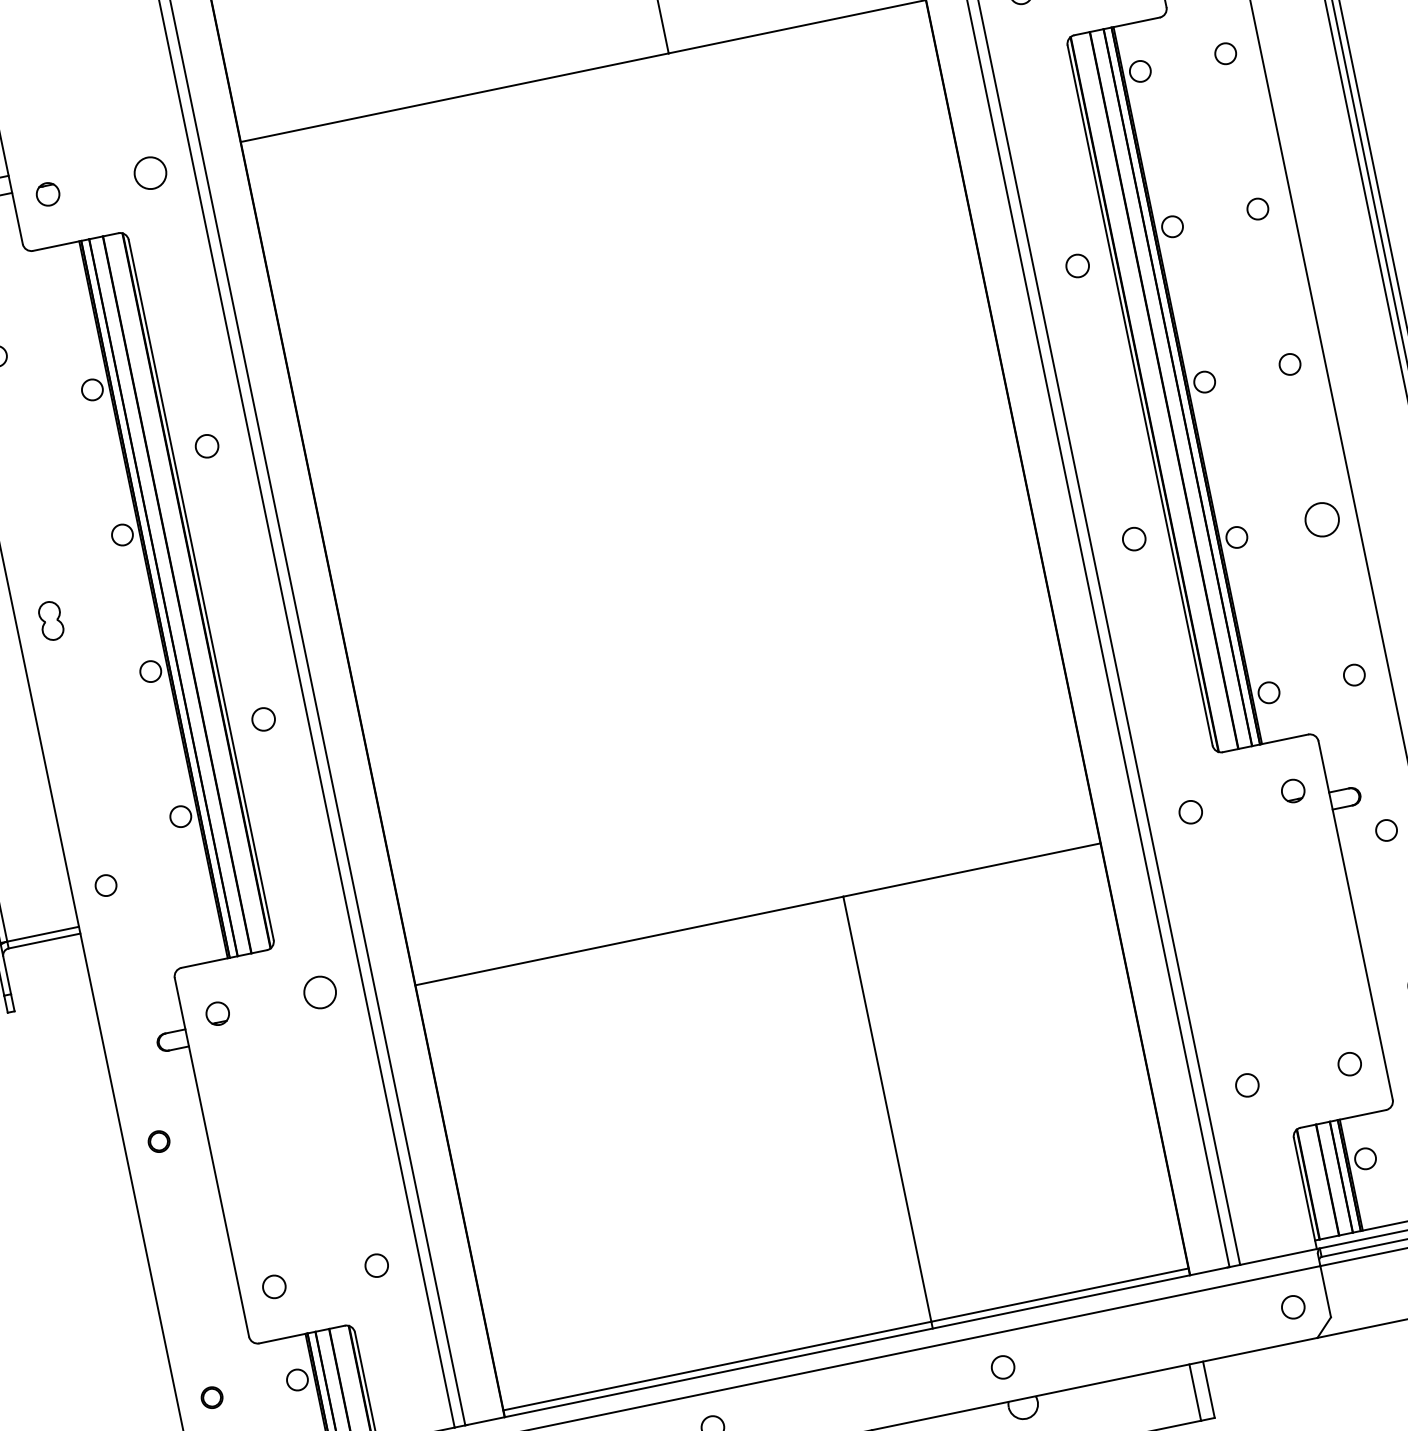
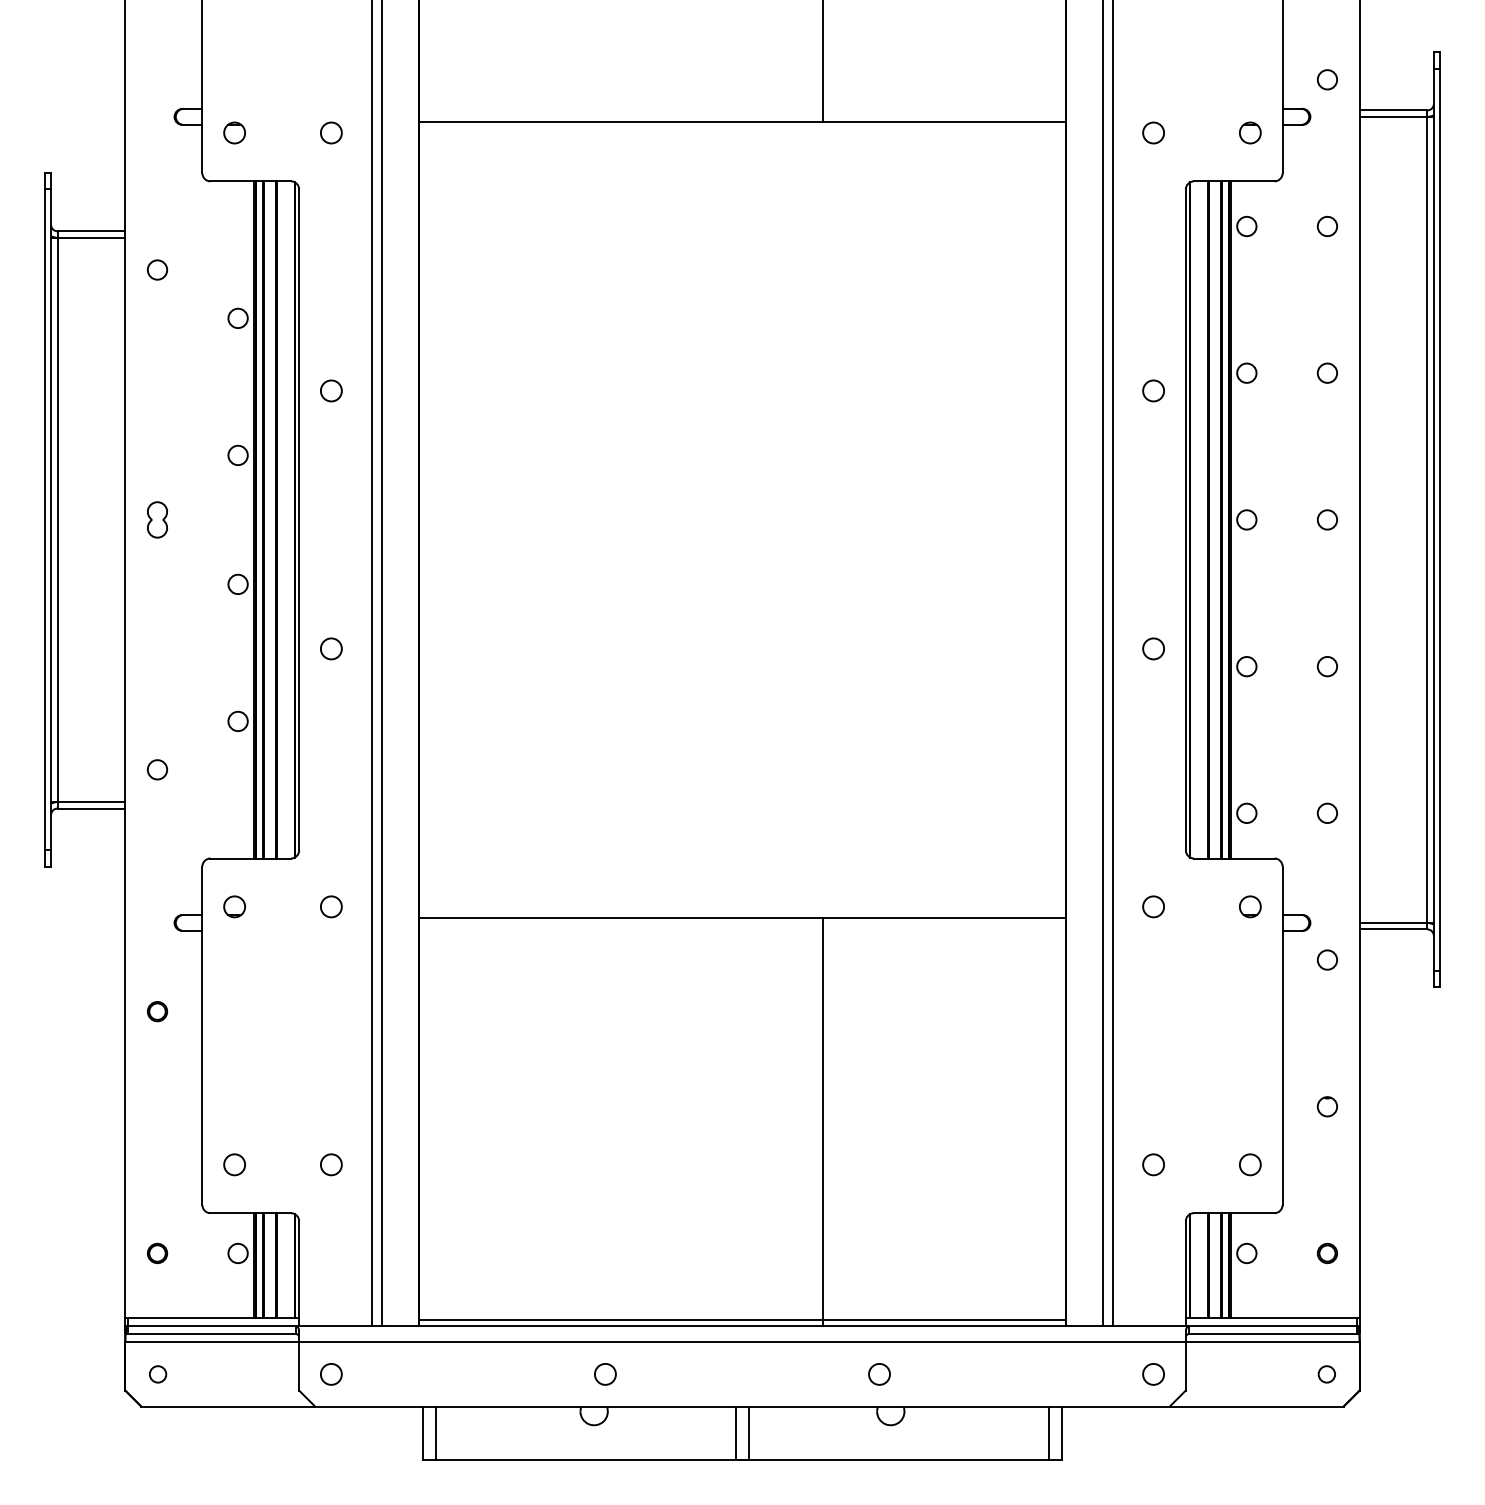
circle: (150, 172) -> (331, 132), size x0.71
circle: (1322, 519) -> (1327, 666), size x0.62
circle: (320, 992) -> (331, 906), size x0.71

